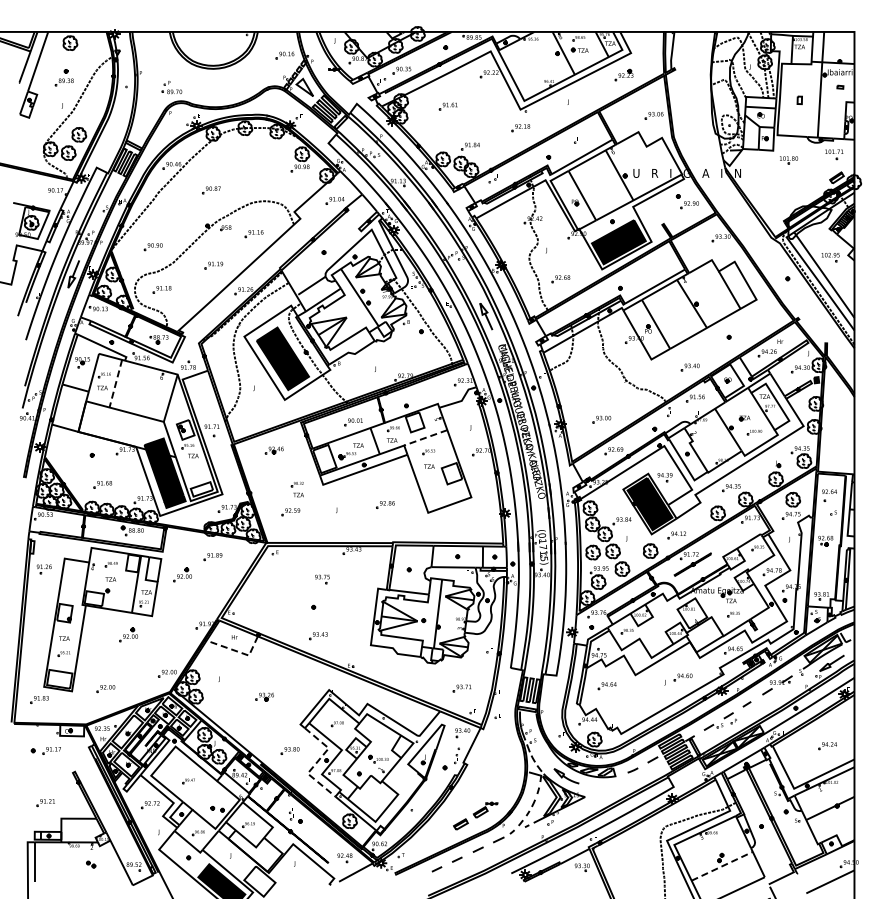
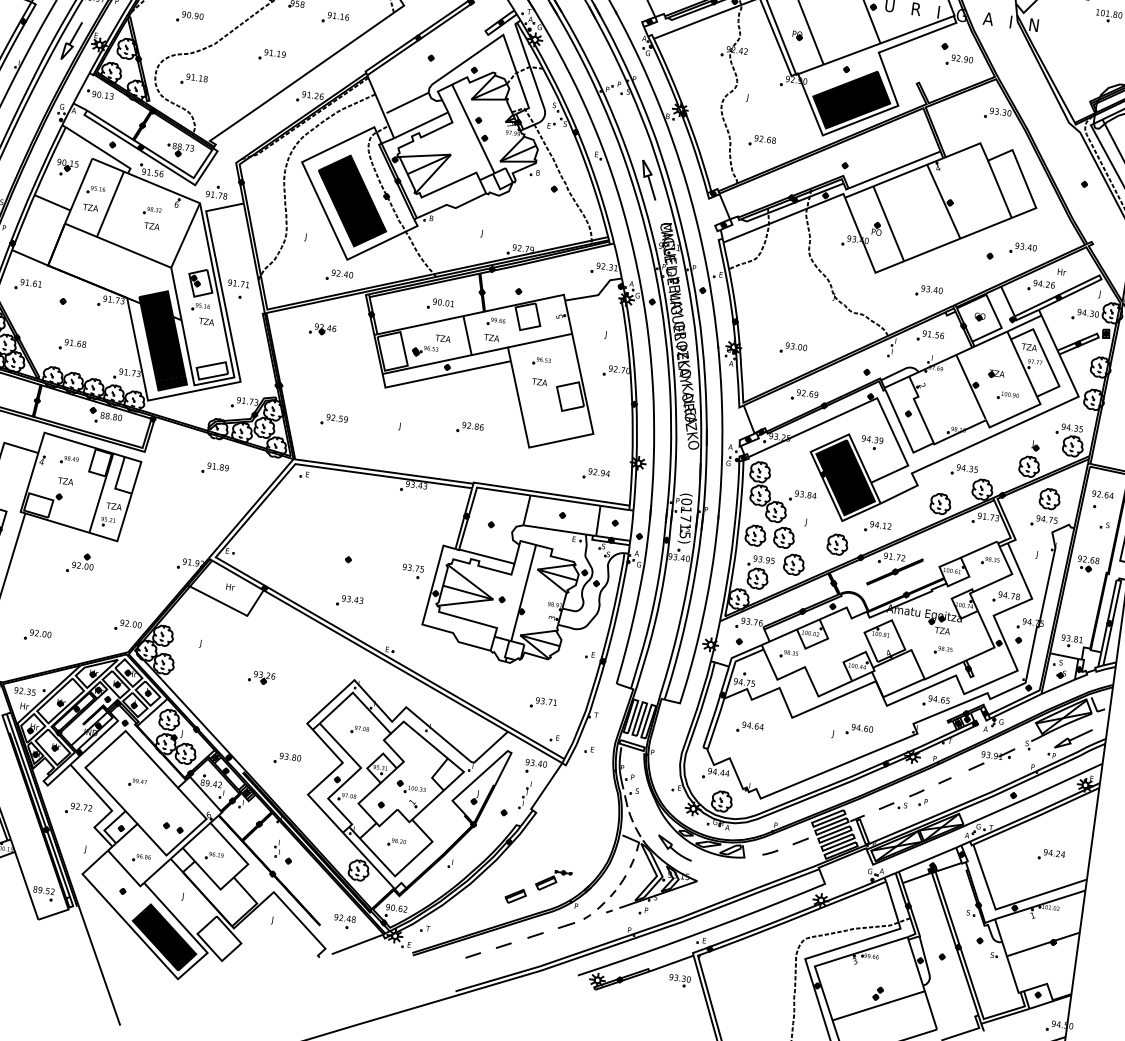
part: (750, 329) -> (1021, 249), added
line: (115, 383) -> (110, 203), dashed -> solid
part: (280, 411) -> (338, 275), added
line: (425, 437) -> (539, 340), dashed -> solid
part: (66, 447) -> (28, 285), added
part: (296, 489) -> (150, 218), moved
part: (476, 525) -> (595, 474), added
part: (182, 574) -> (168, 487), removed
part: (322, 579) -> (413, 571), moved
line: (238, 651) -> (233, 608), dashed -> solid
line: (316, 762) -> (322, 780), dashed -> solid
part: (373, 798) -> (396, 842), added
line: (722, 866) -> (879, 1006), dashed -> solid

